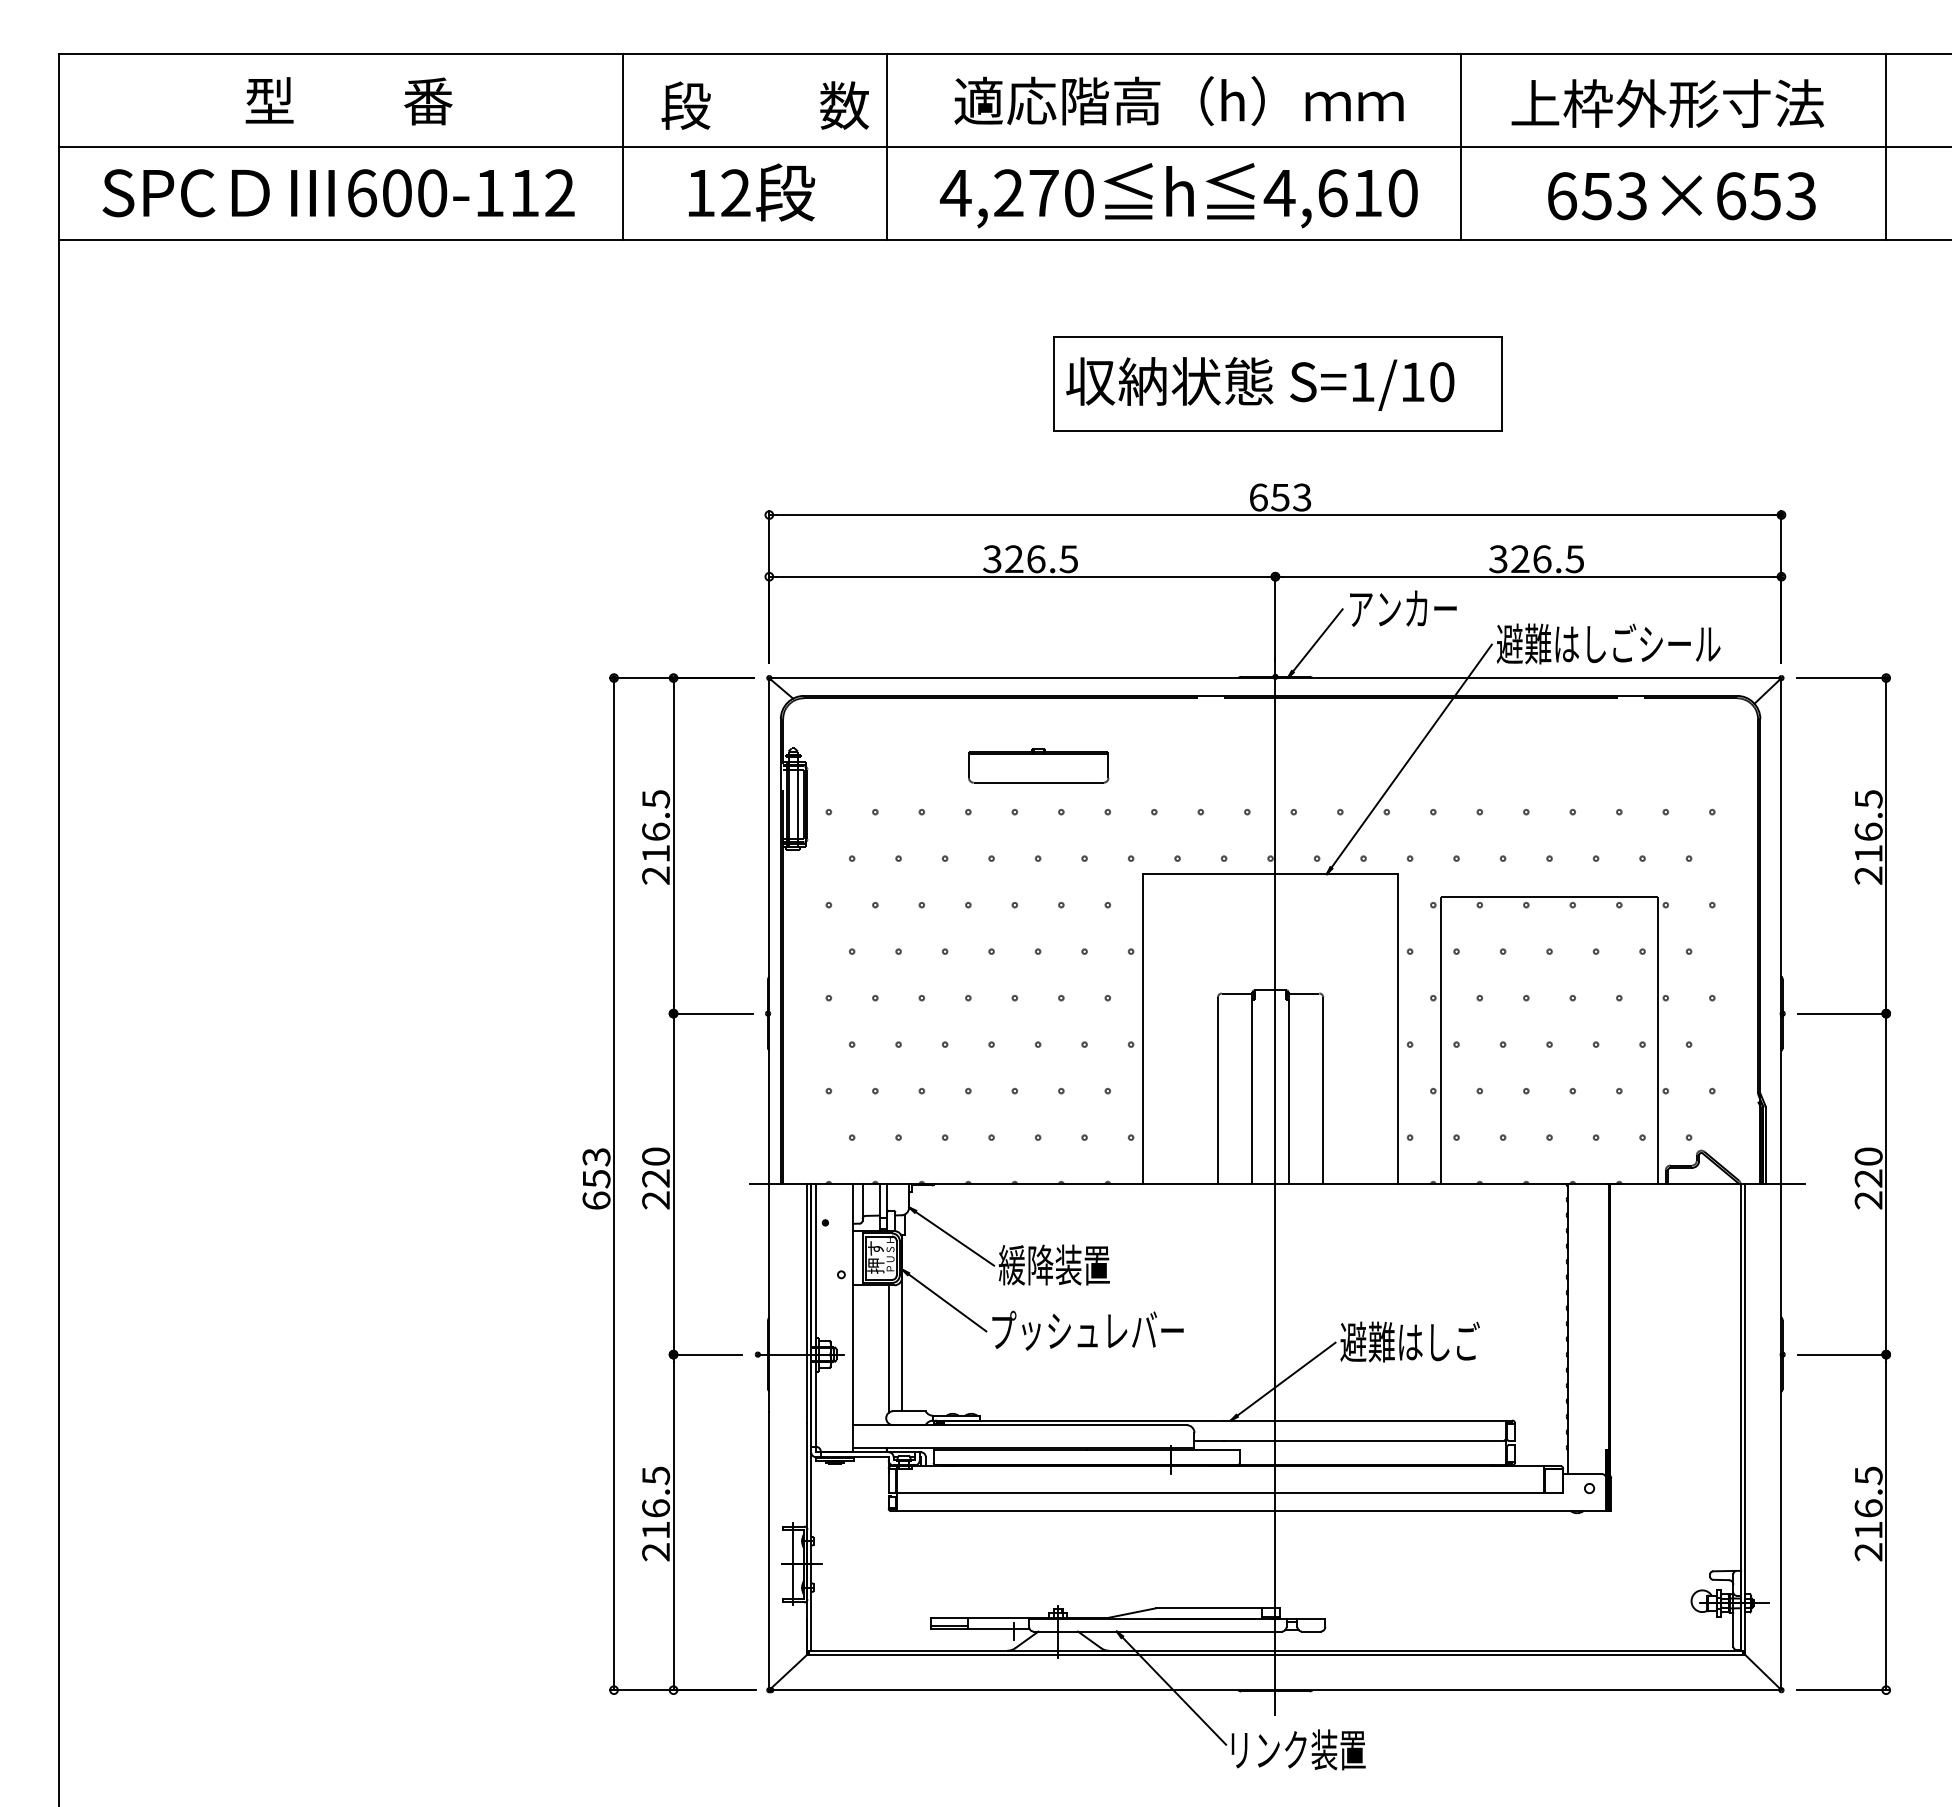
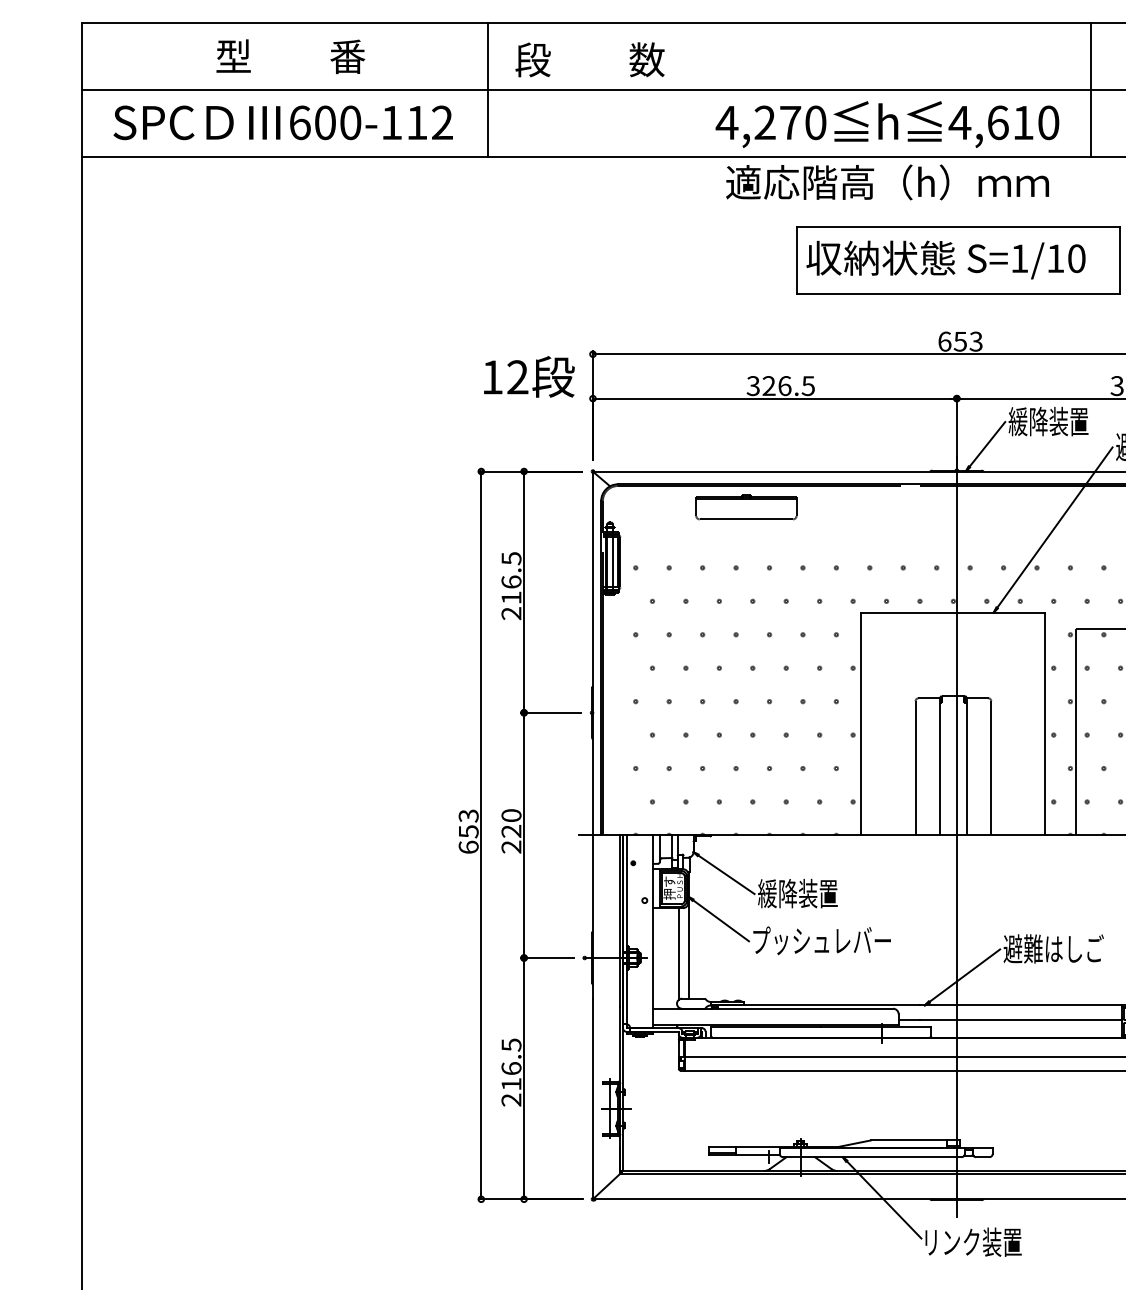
text: (1178, 100) -> (887, 182), moved
line: (887, 147) -> (677, 89), removed
text: (752, 192) -> (529, 376), moved
text: (1402, 608) -> (1048, 421), アンカー -> 緩降装置
part: (1038, 765) -> (746, 507), moved

